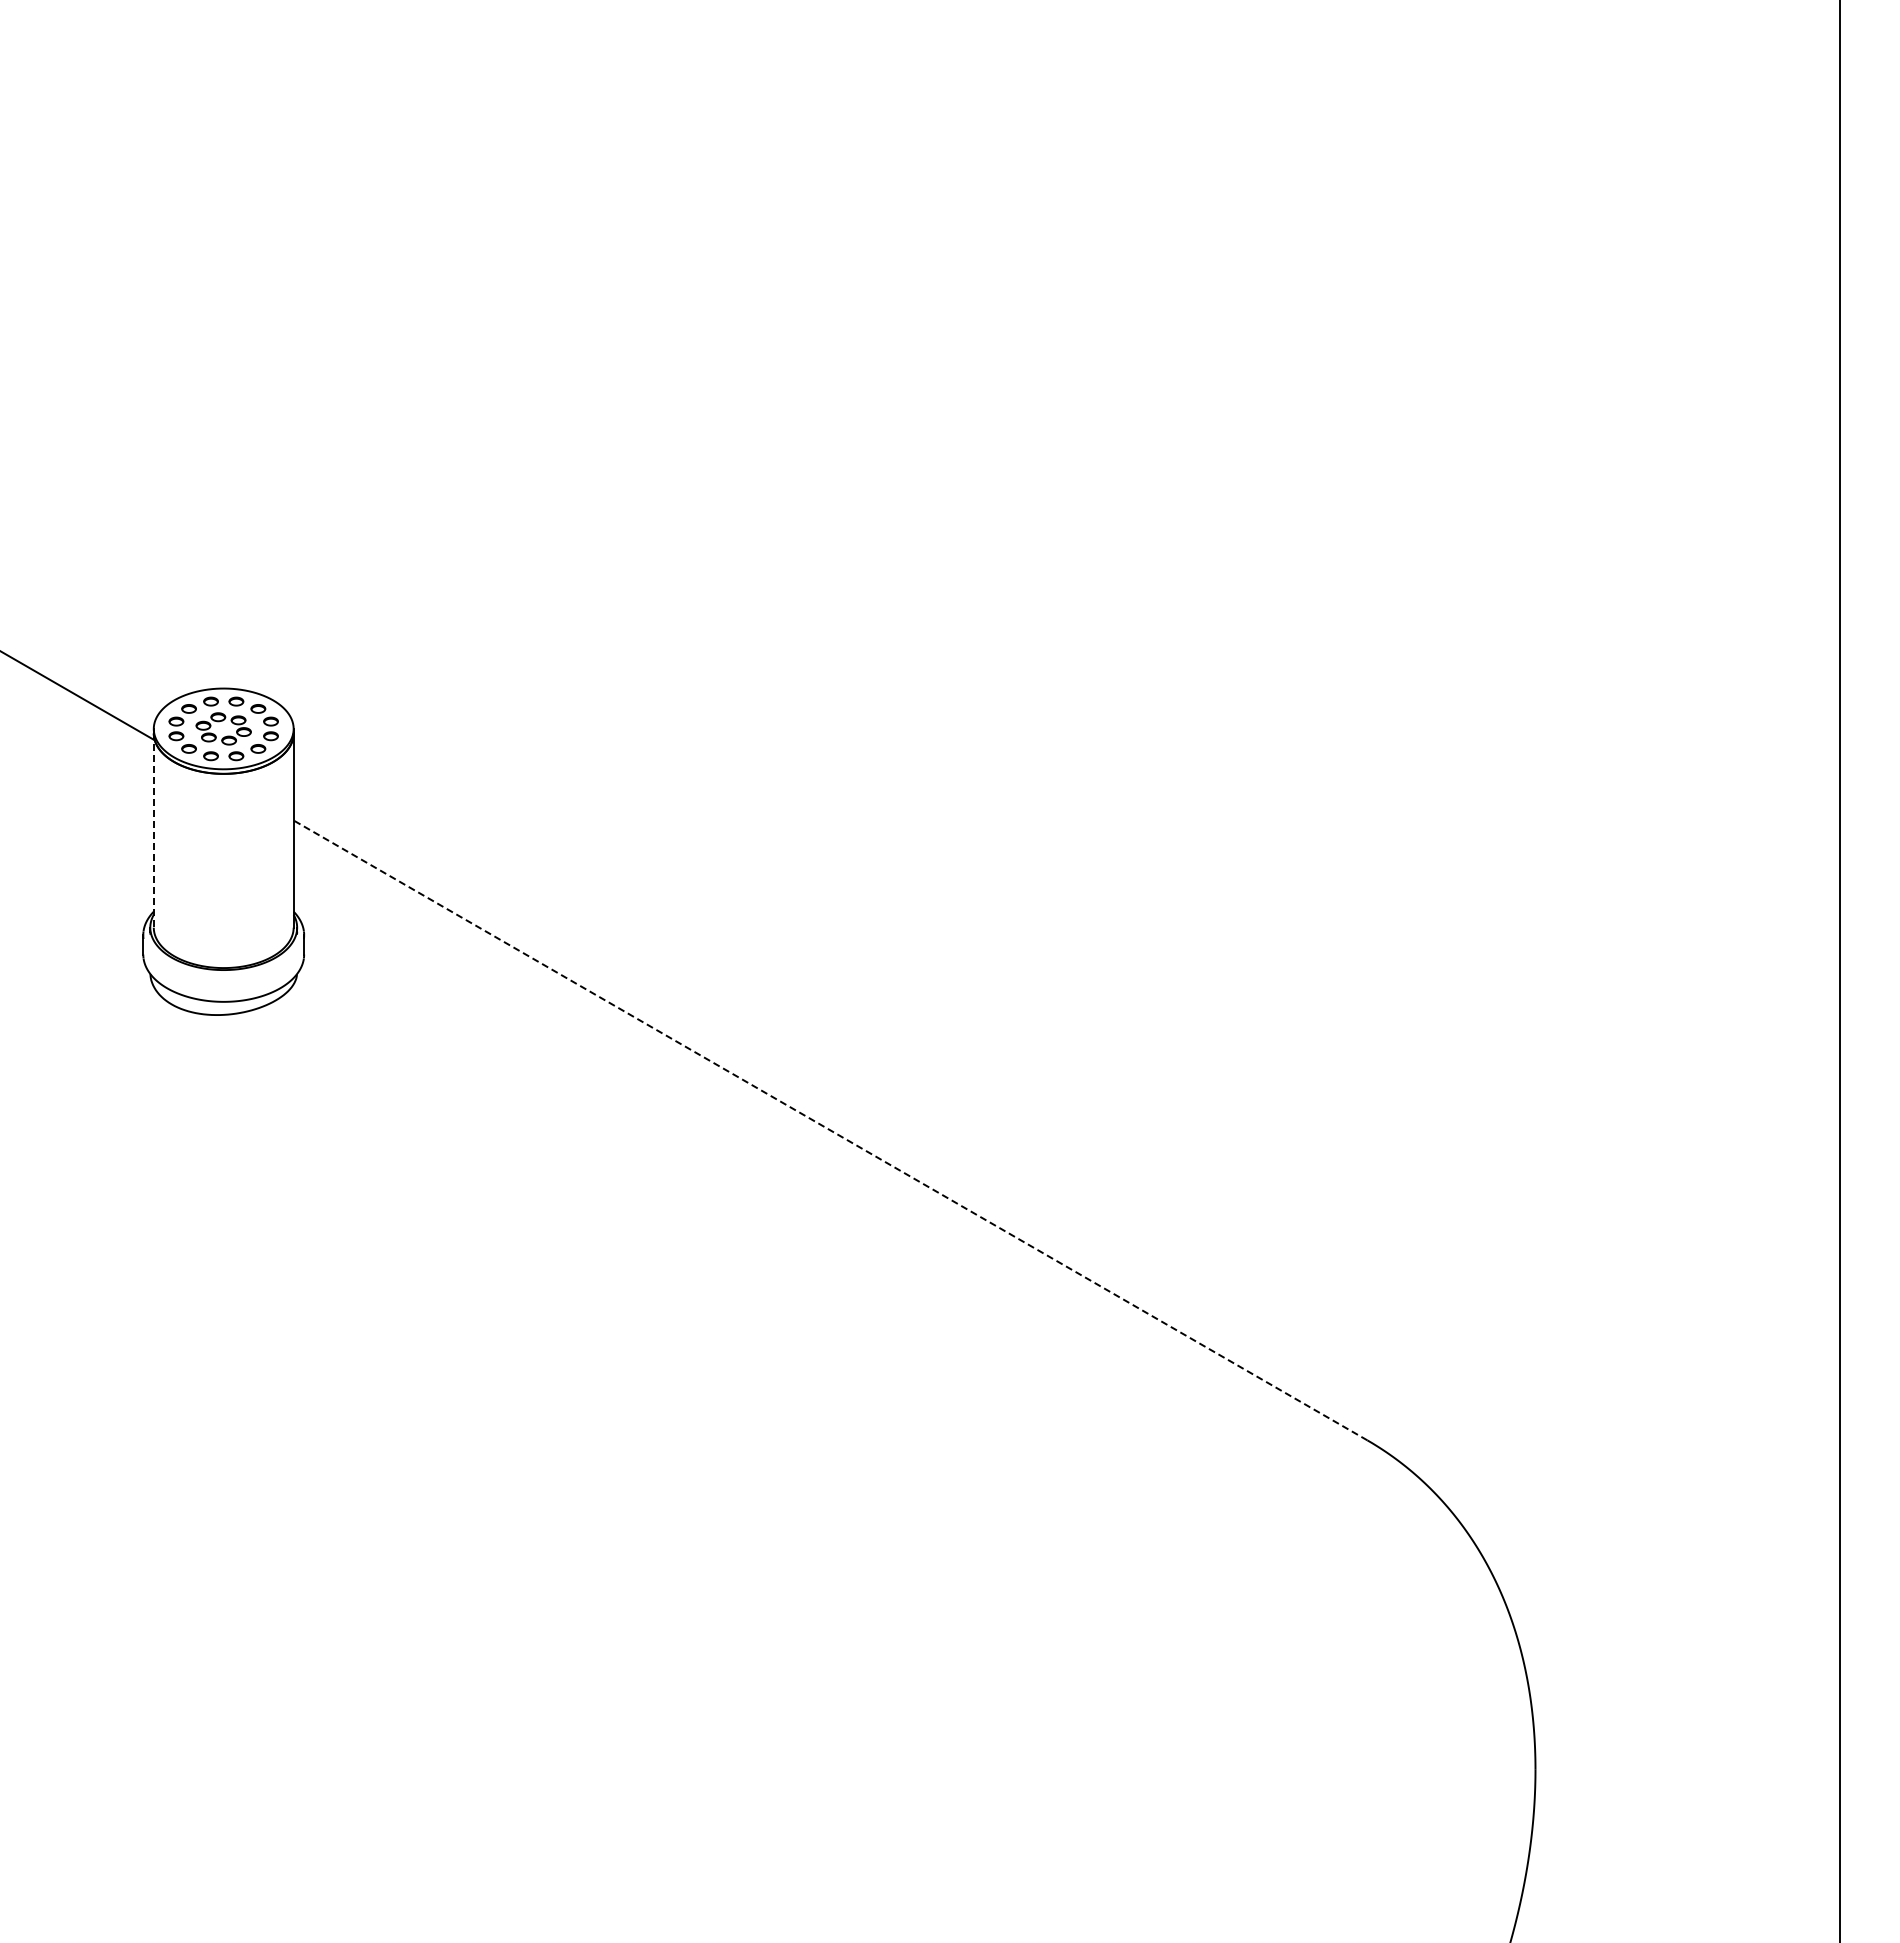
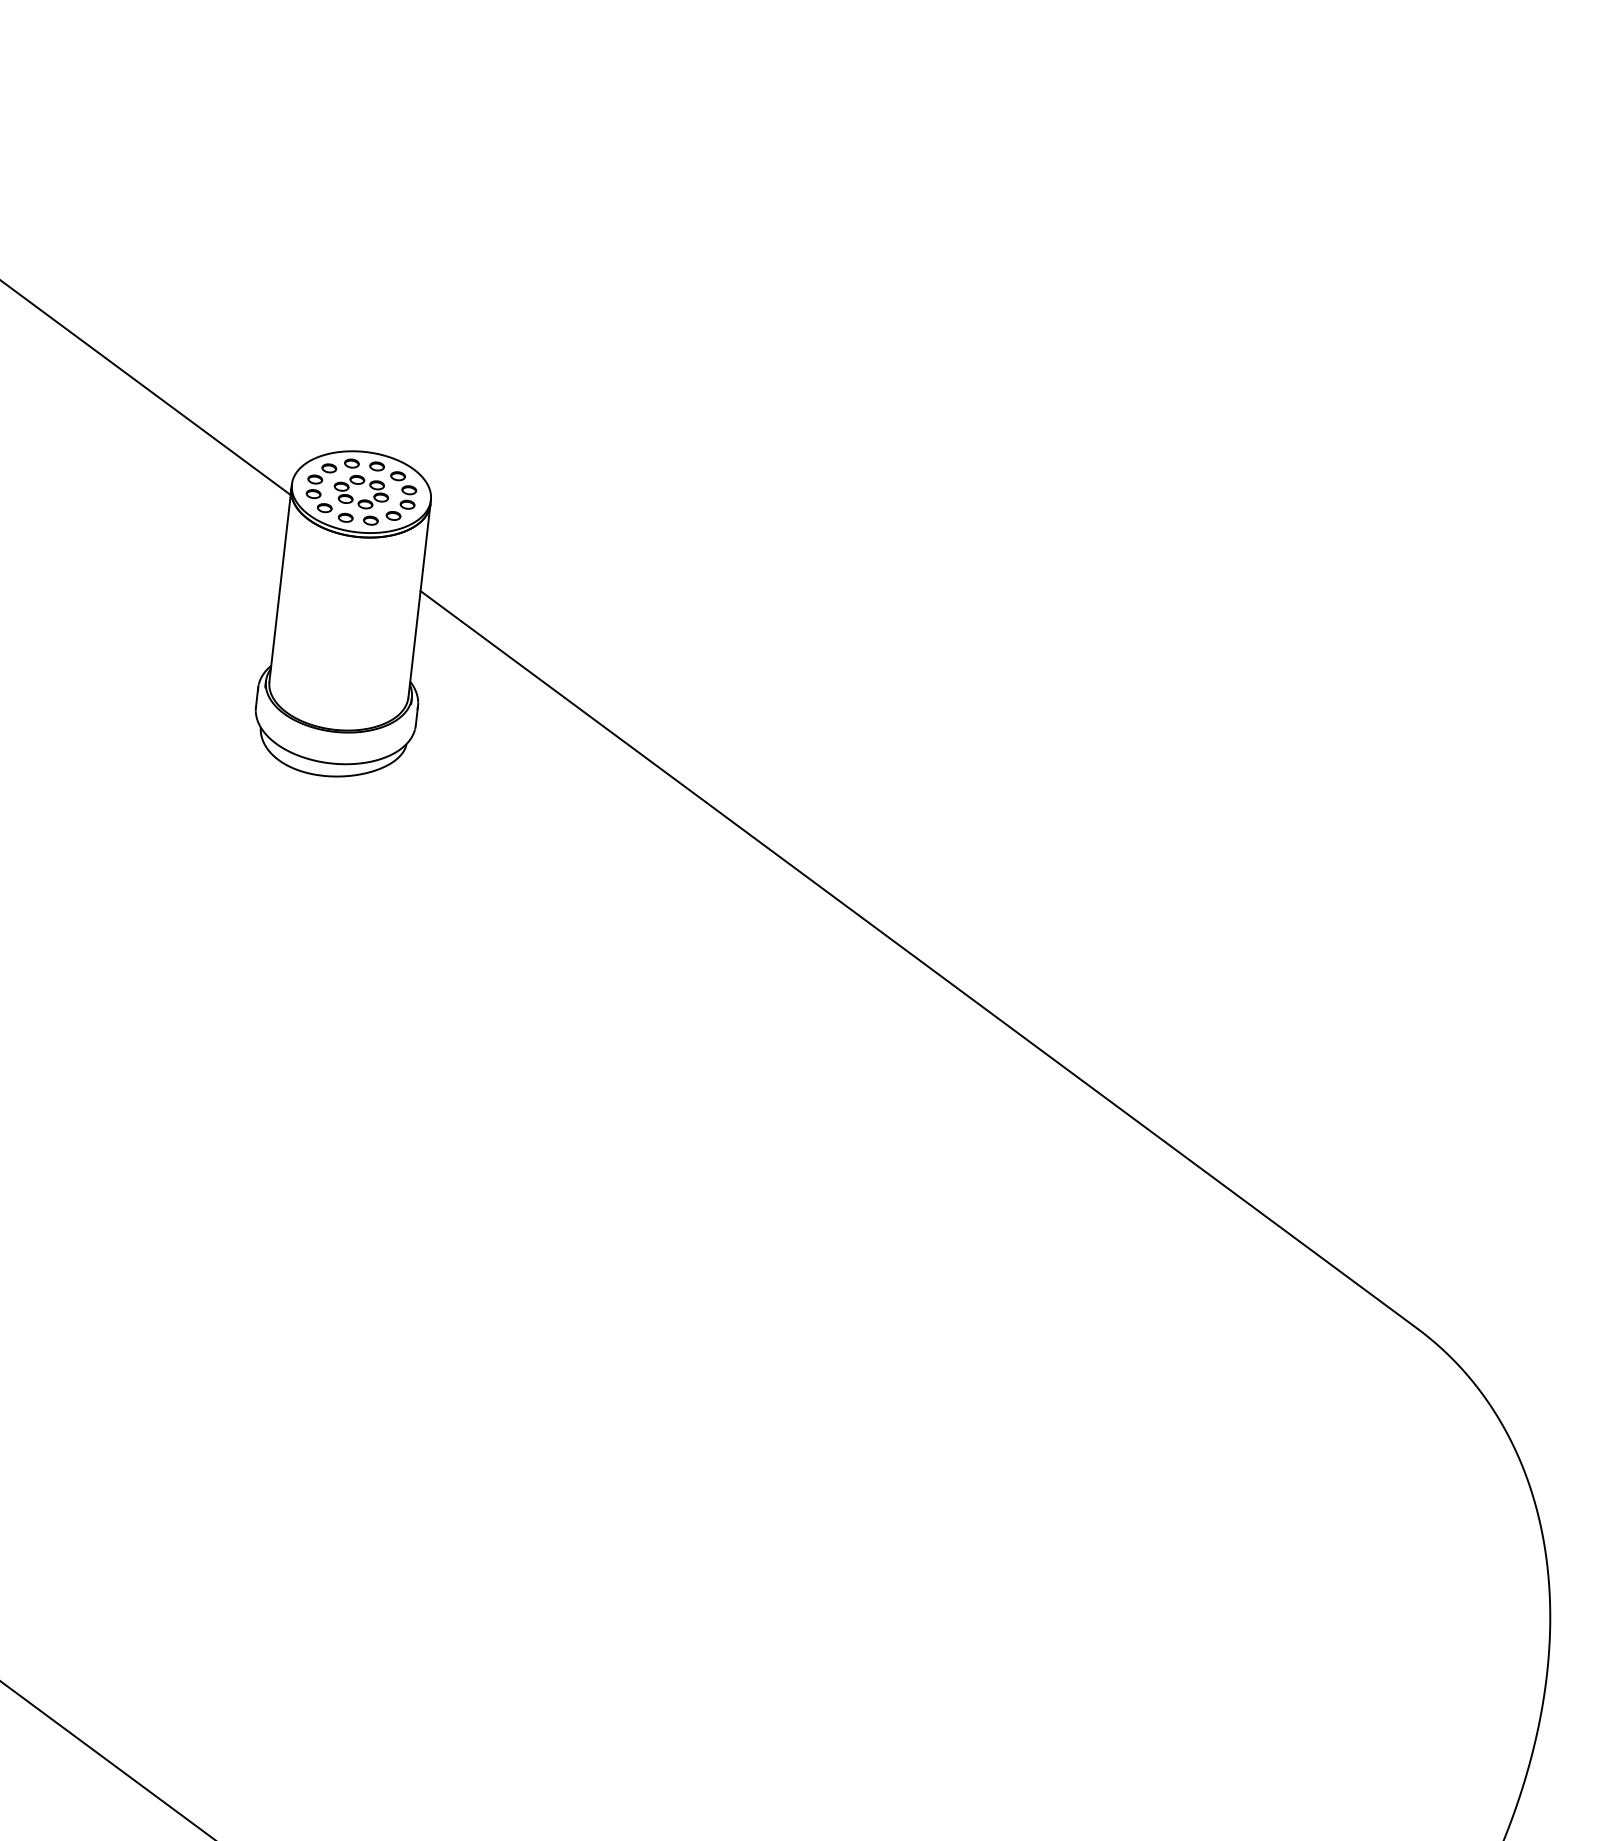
line: (153, 831) -> (280, 586), dashed -> solid
line: (830, 1130) -> (918, 959), dashed -> solid

